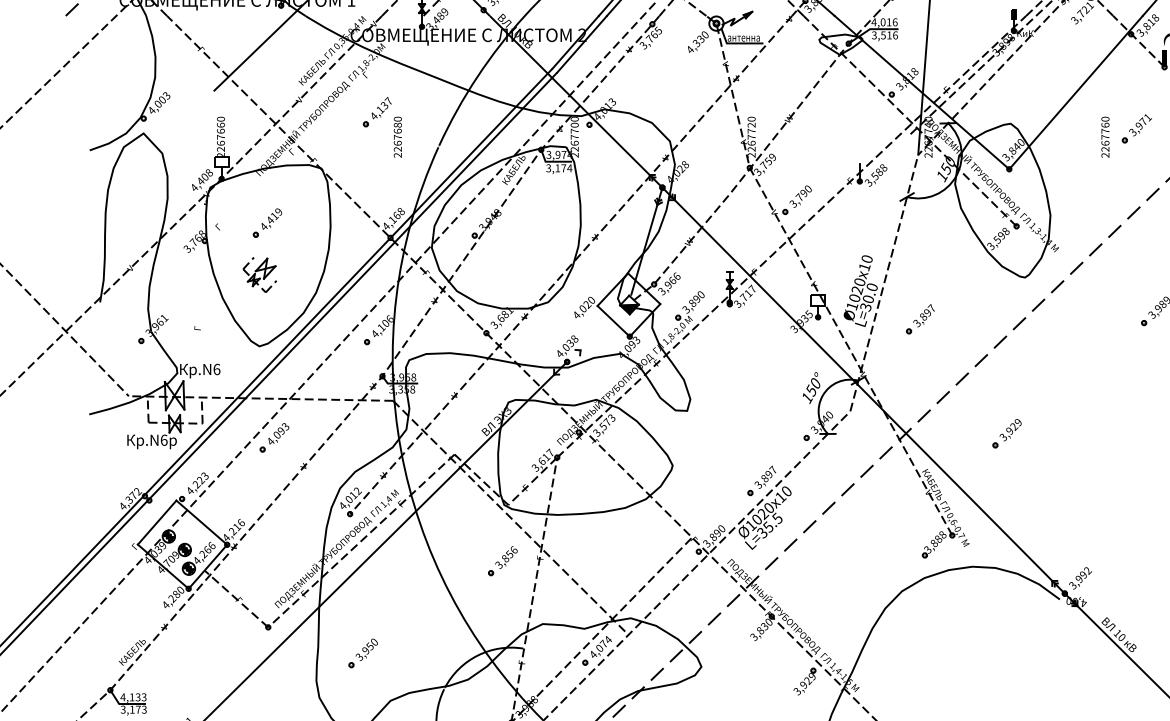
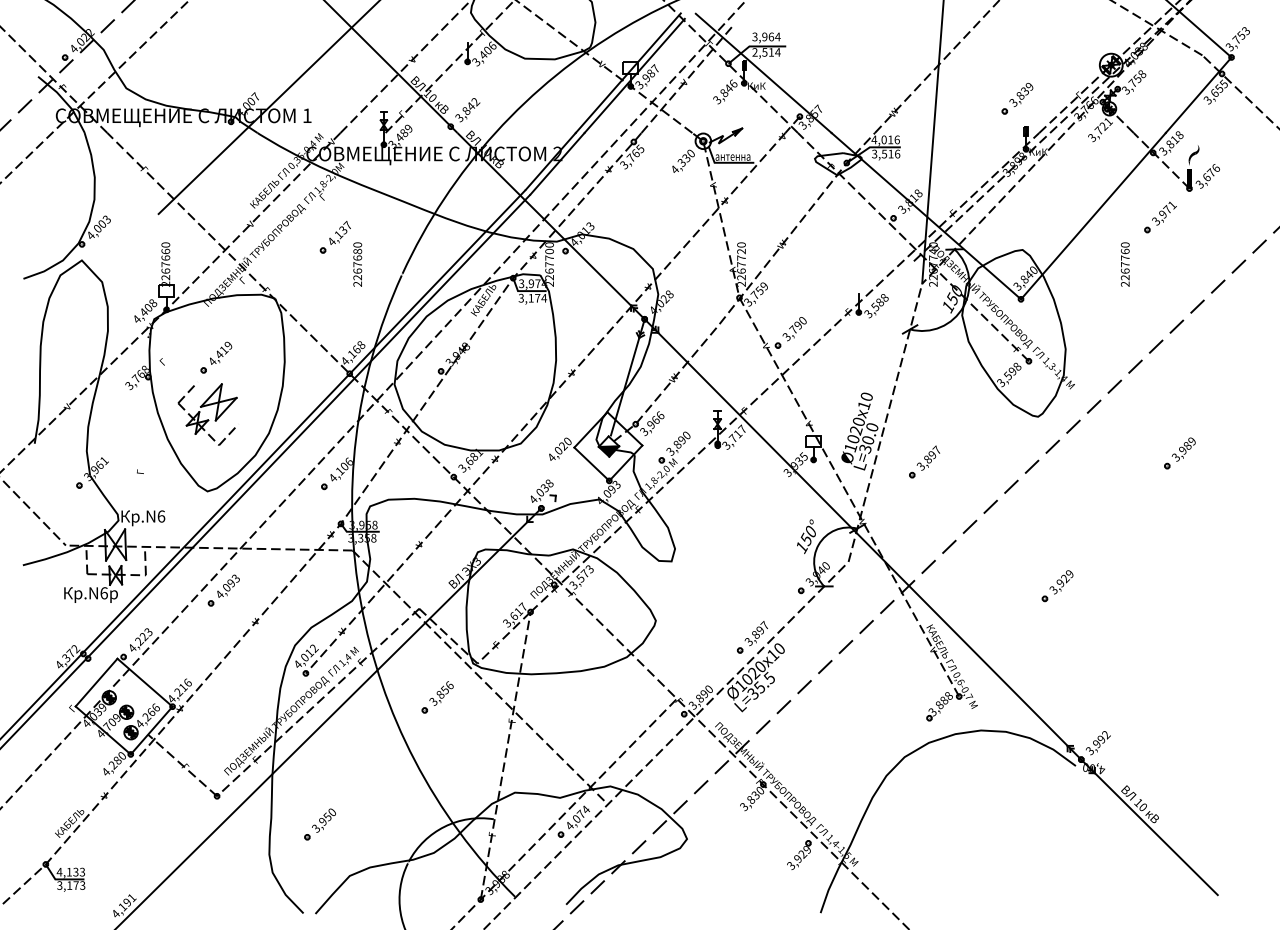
part: (1136, 128) -> (1160, 217), moved
part: (259, 275) -> (207, 414), size x1.67
part: (1006, 434) -> (1057, 586), moved
part: (502, 561) -> (437, 697), moved

